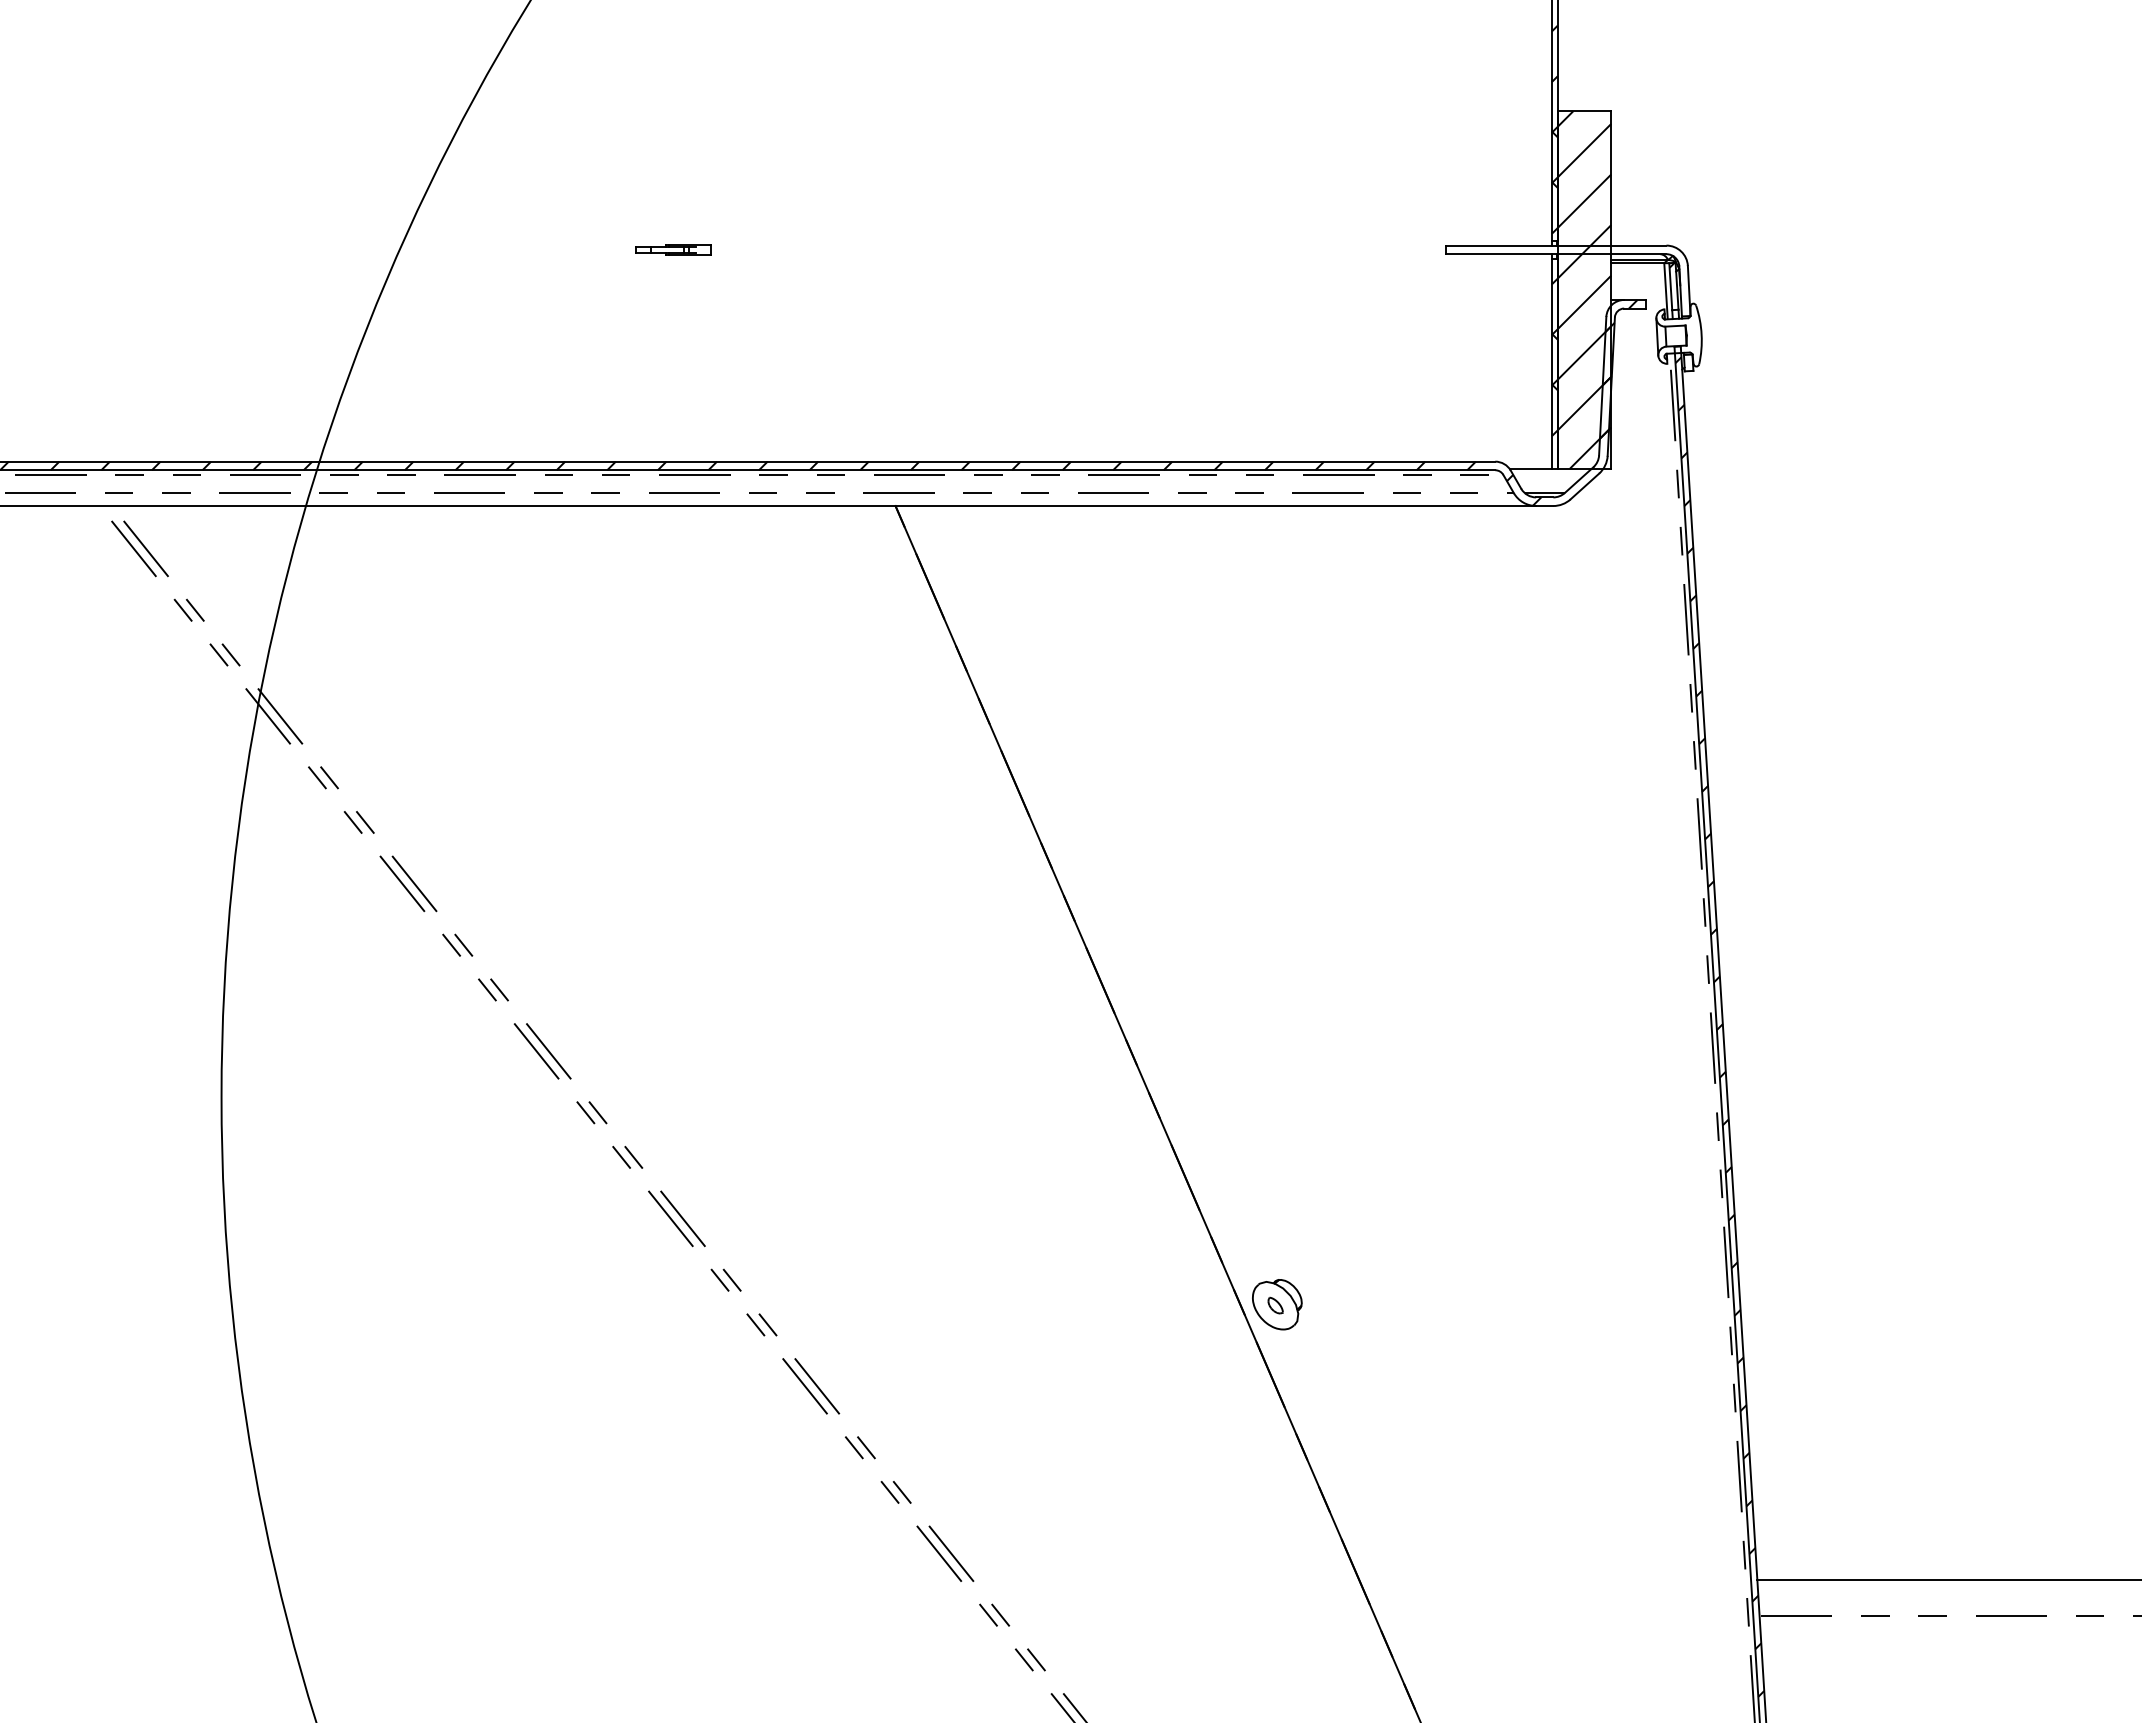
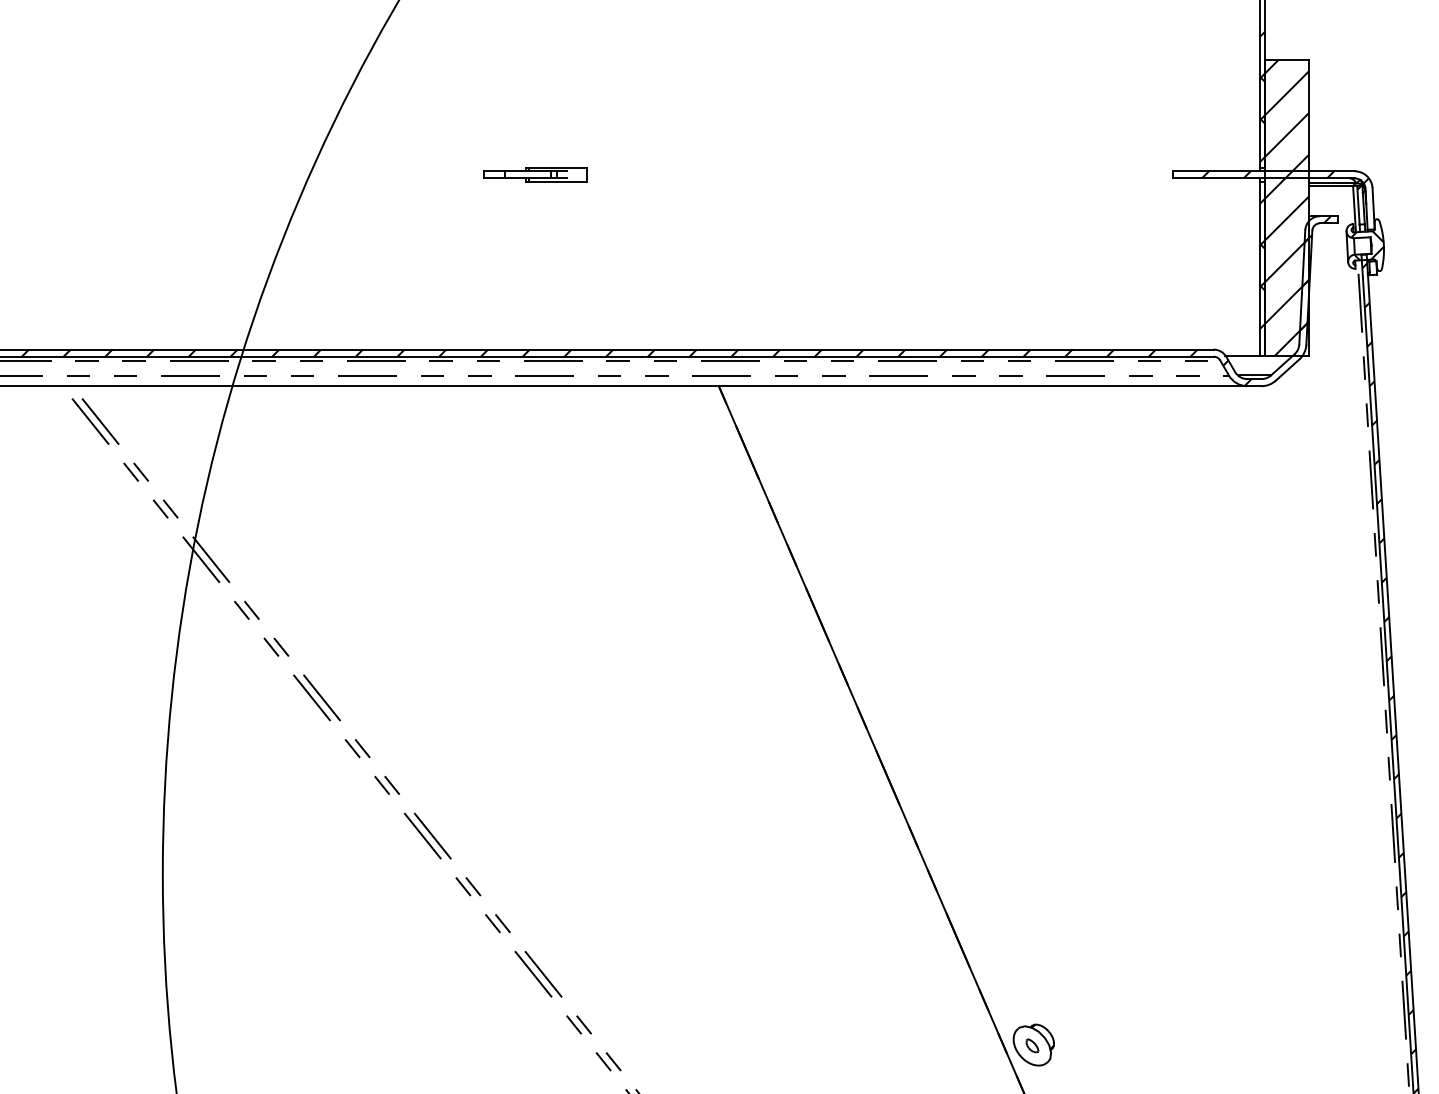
part: (673, 249) -> (535, 174), size x1.67
hatch: (1581, 252) -> (1284, 177), added
hatch: (1681, 335) -> (1367, 245), added

